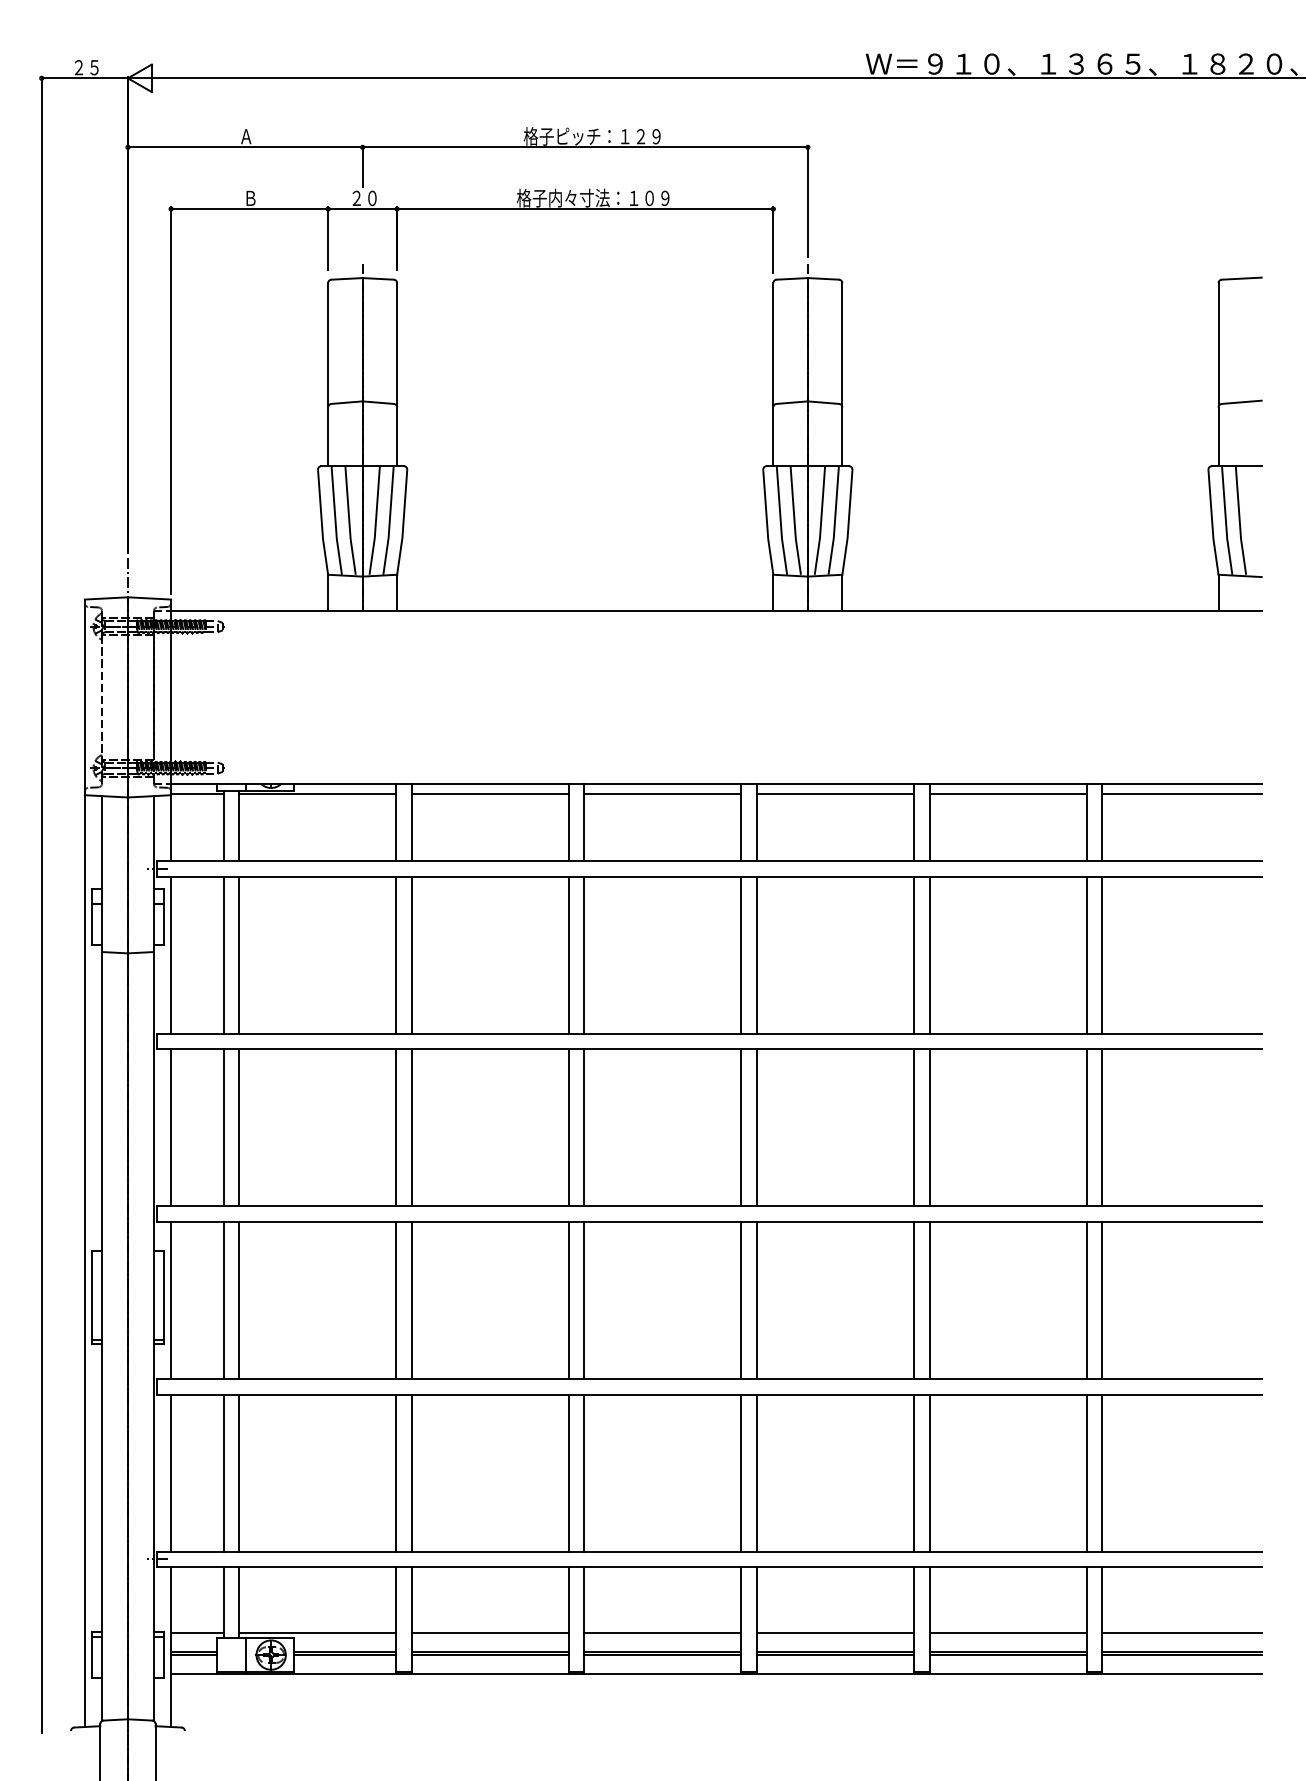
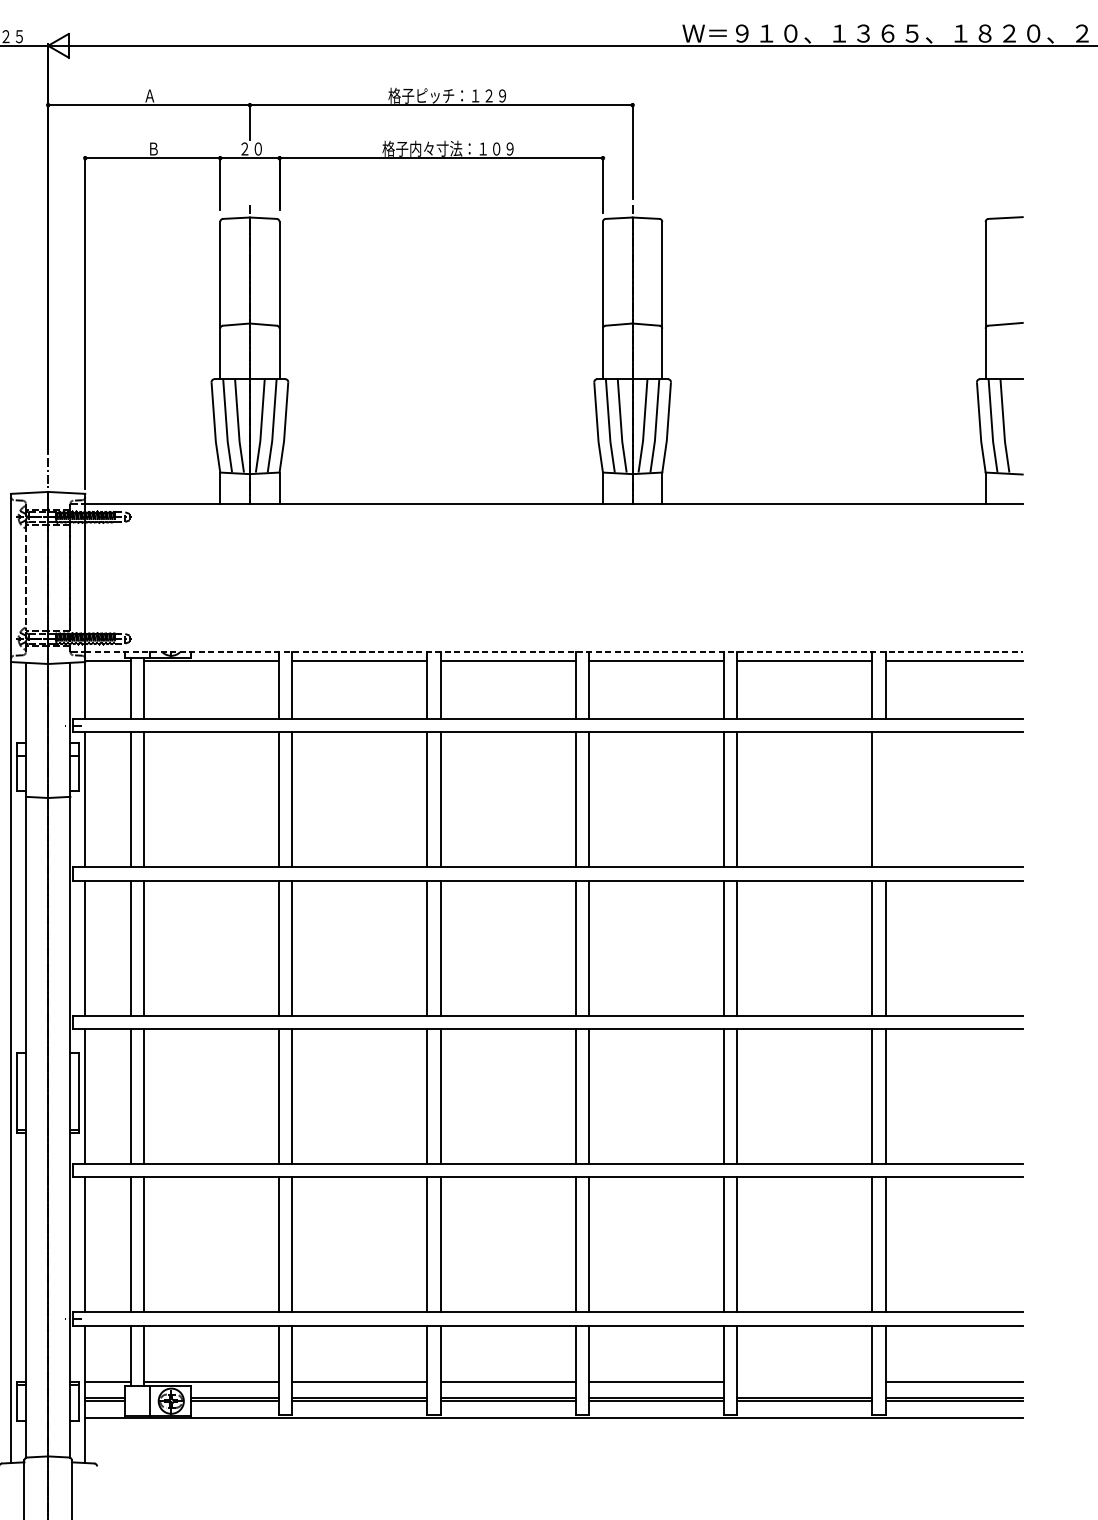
line: (716, 783) -> (554, 651), solid -> dashed
line: (1102, 954) -> (885, 798), removed
line: (1007, 1632) -> (804, 1381), removed

